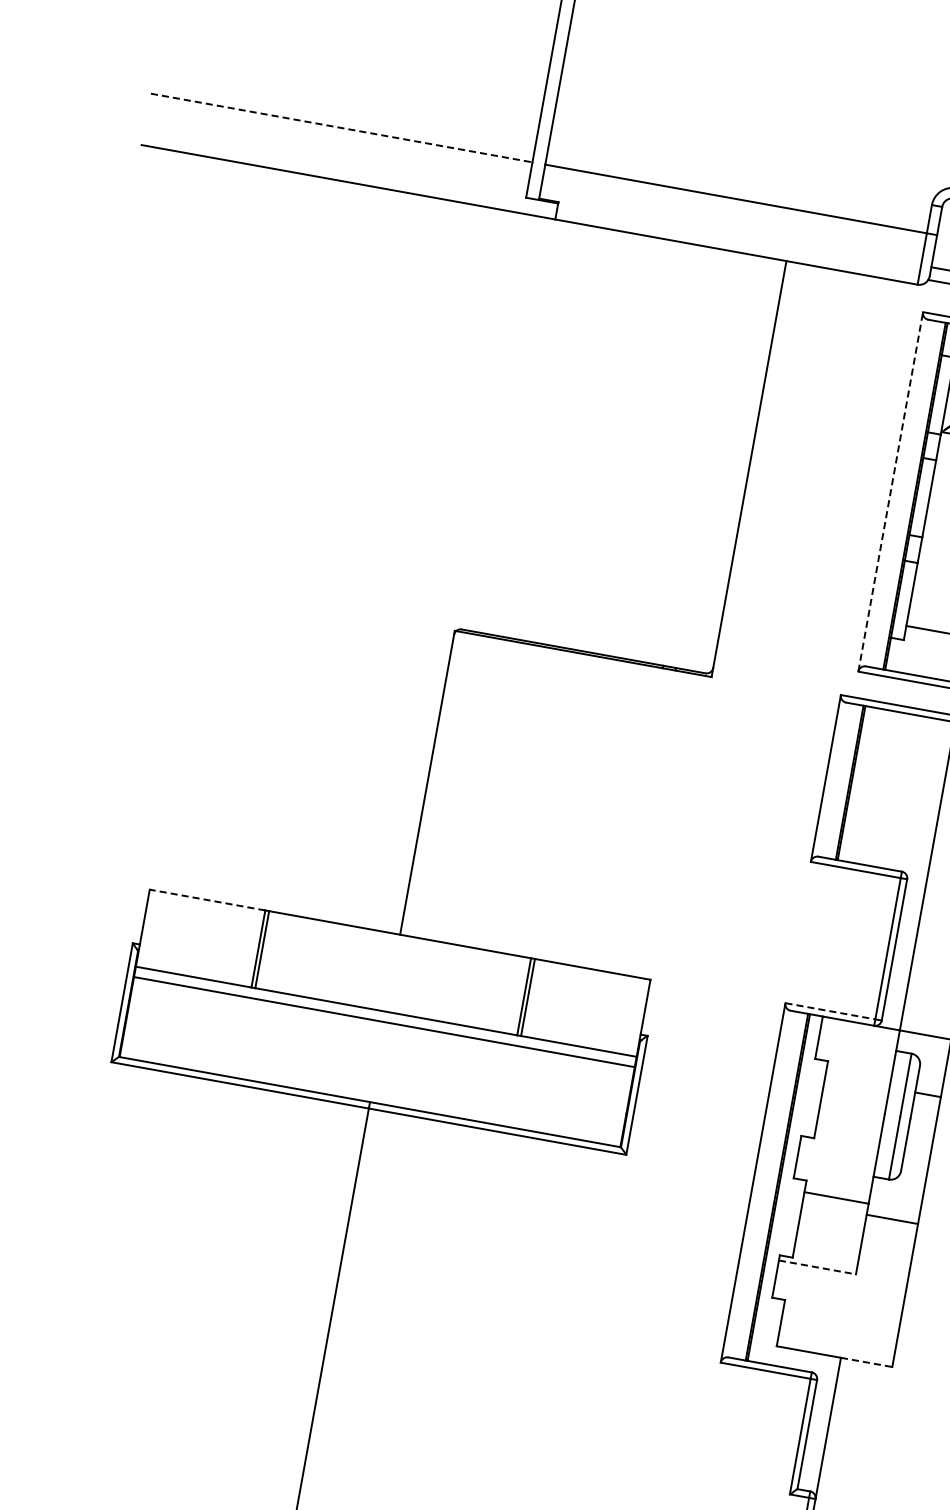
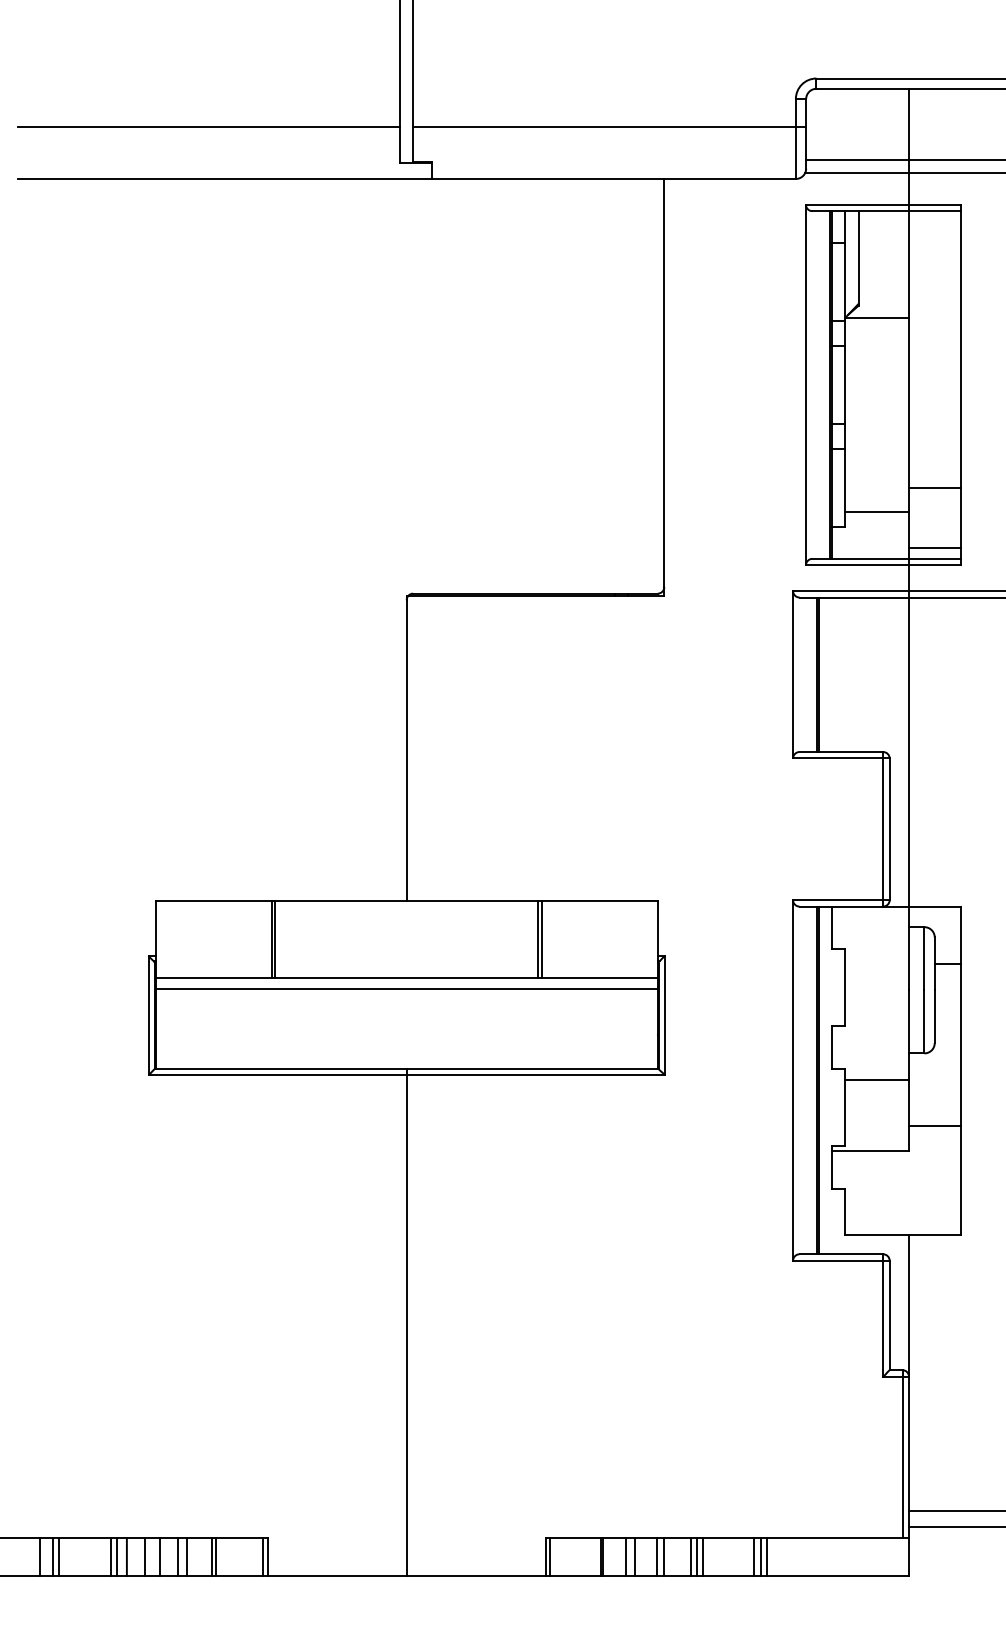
line: (342, 128) -> (209, 127), dashed -> solid
line: (890, 491) -> (805, 384), dashed -> solid
line: (207, 899) -> (213, 900), dashed -> solid
line: (830, 1011) -> (838, 900), dashed -> solid
line: (892, 1219) -> (934, 1125), moved
line: (817, 1267) -> (870, 1151), dashed -> solid
line: (866, 1361) -> (934, 1234), dashed -> solid

